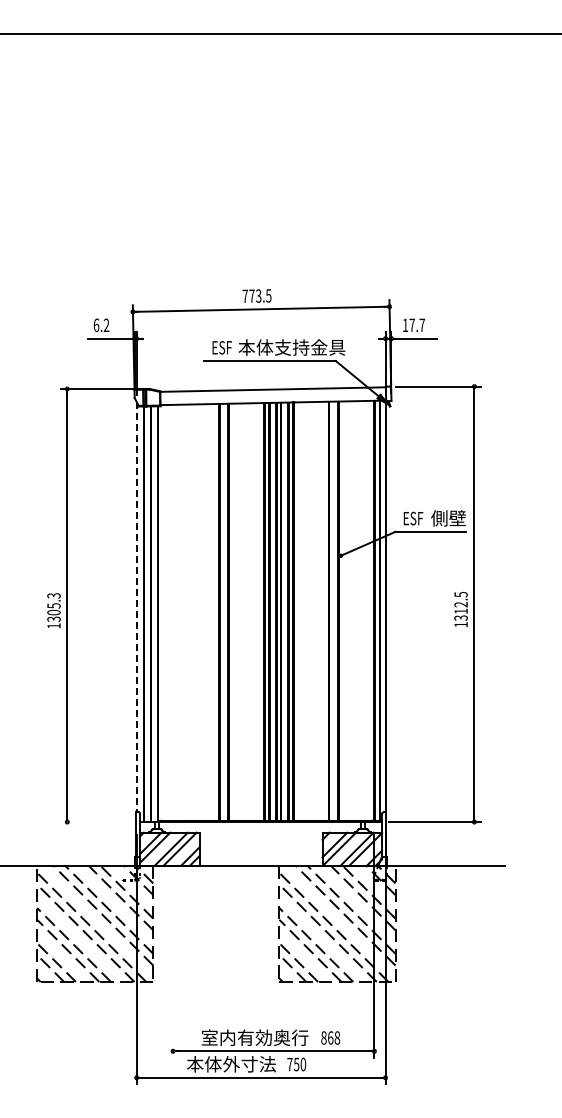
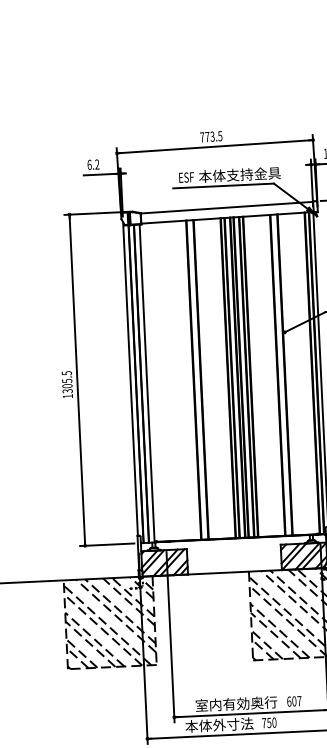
text: (53, 595) -> (66, 373), 1305.3 -> 1305.5
line: (136, 607) -> (130, 379), dashed -> solid
line: (95, 822) -> (106, 545), added
line: (173, 946) -> (170, 637), added
text: (330, 1037) -> (294, 701), 868 -> 607

